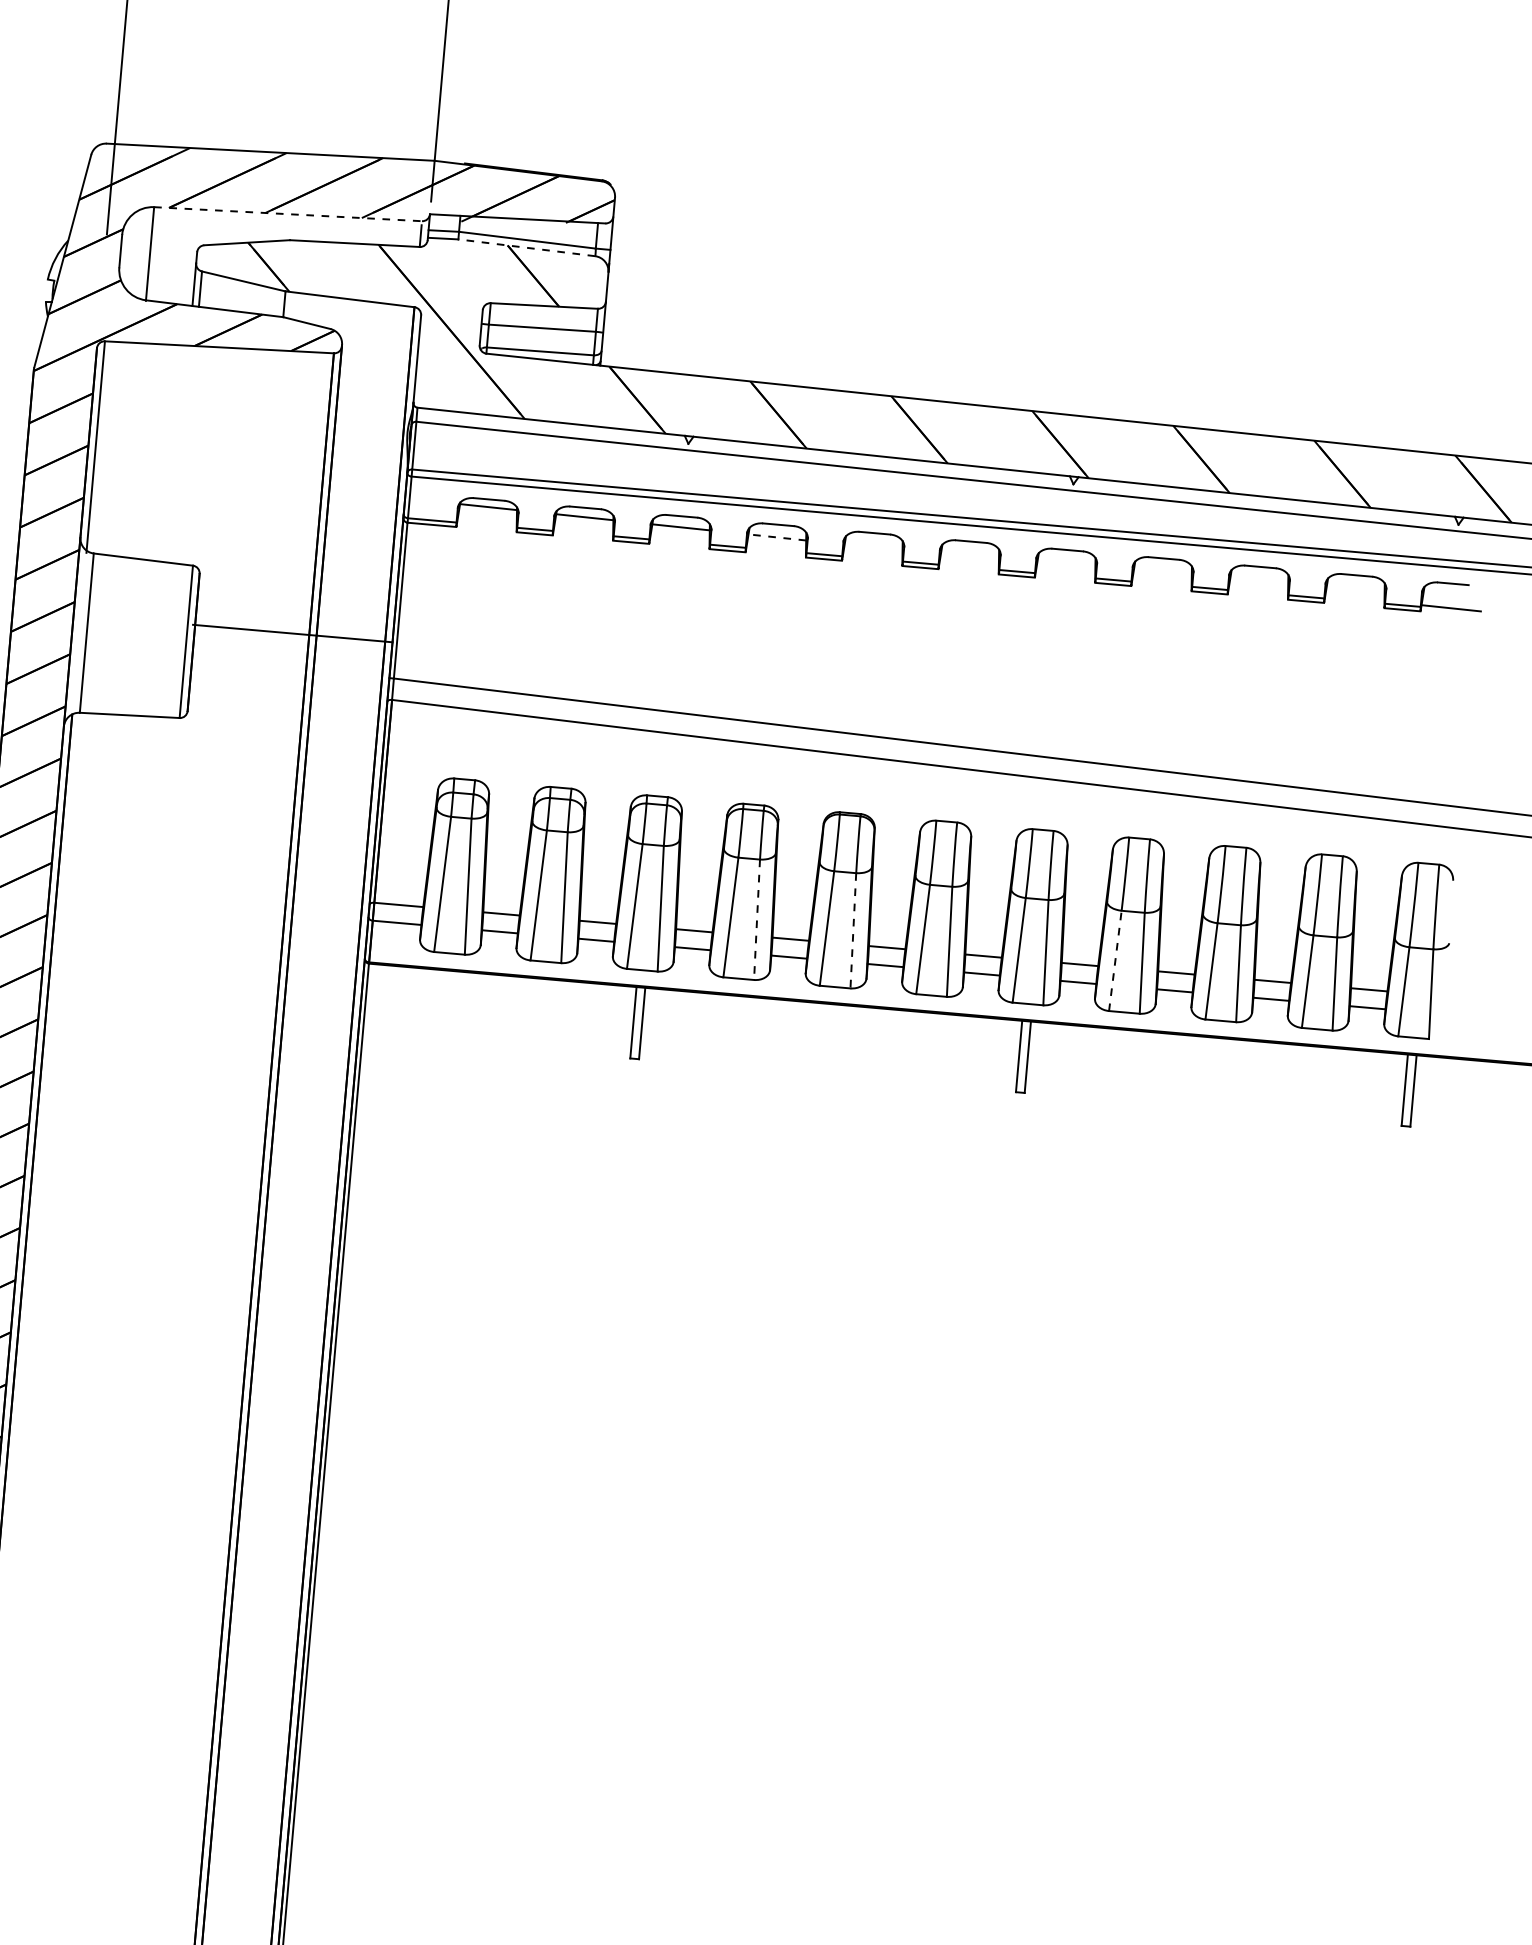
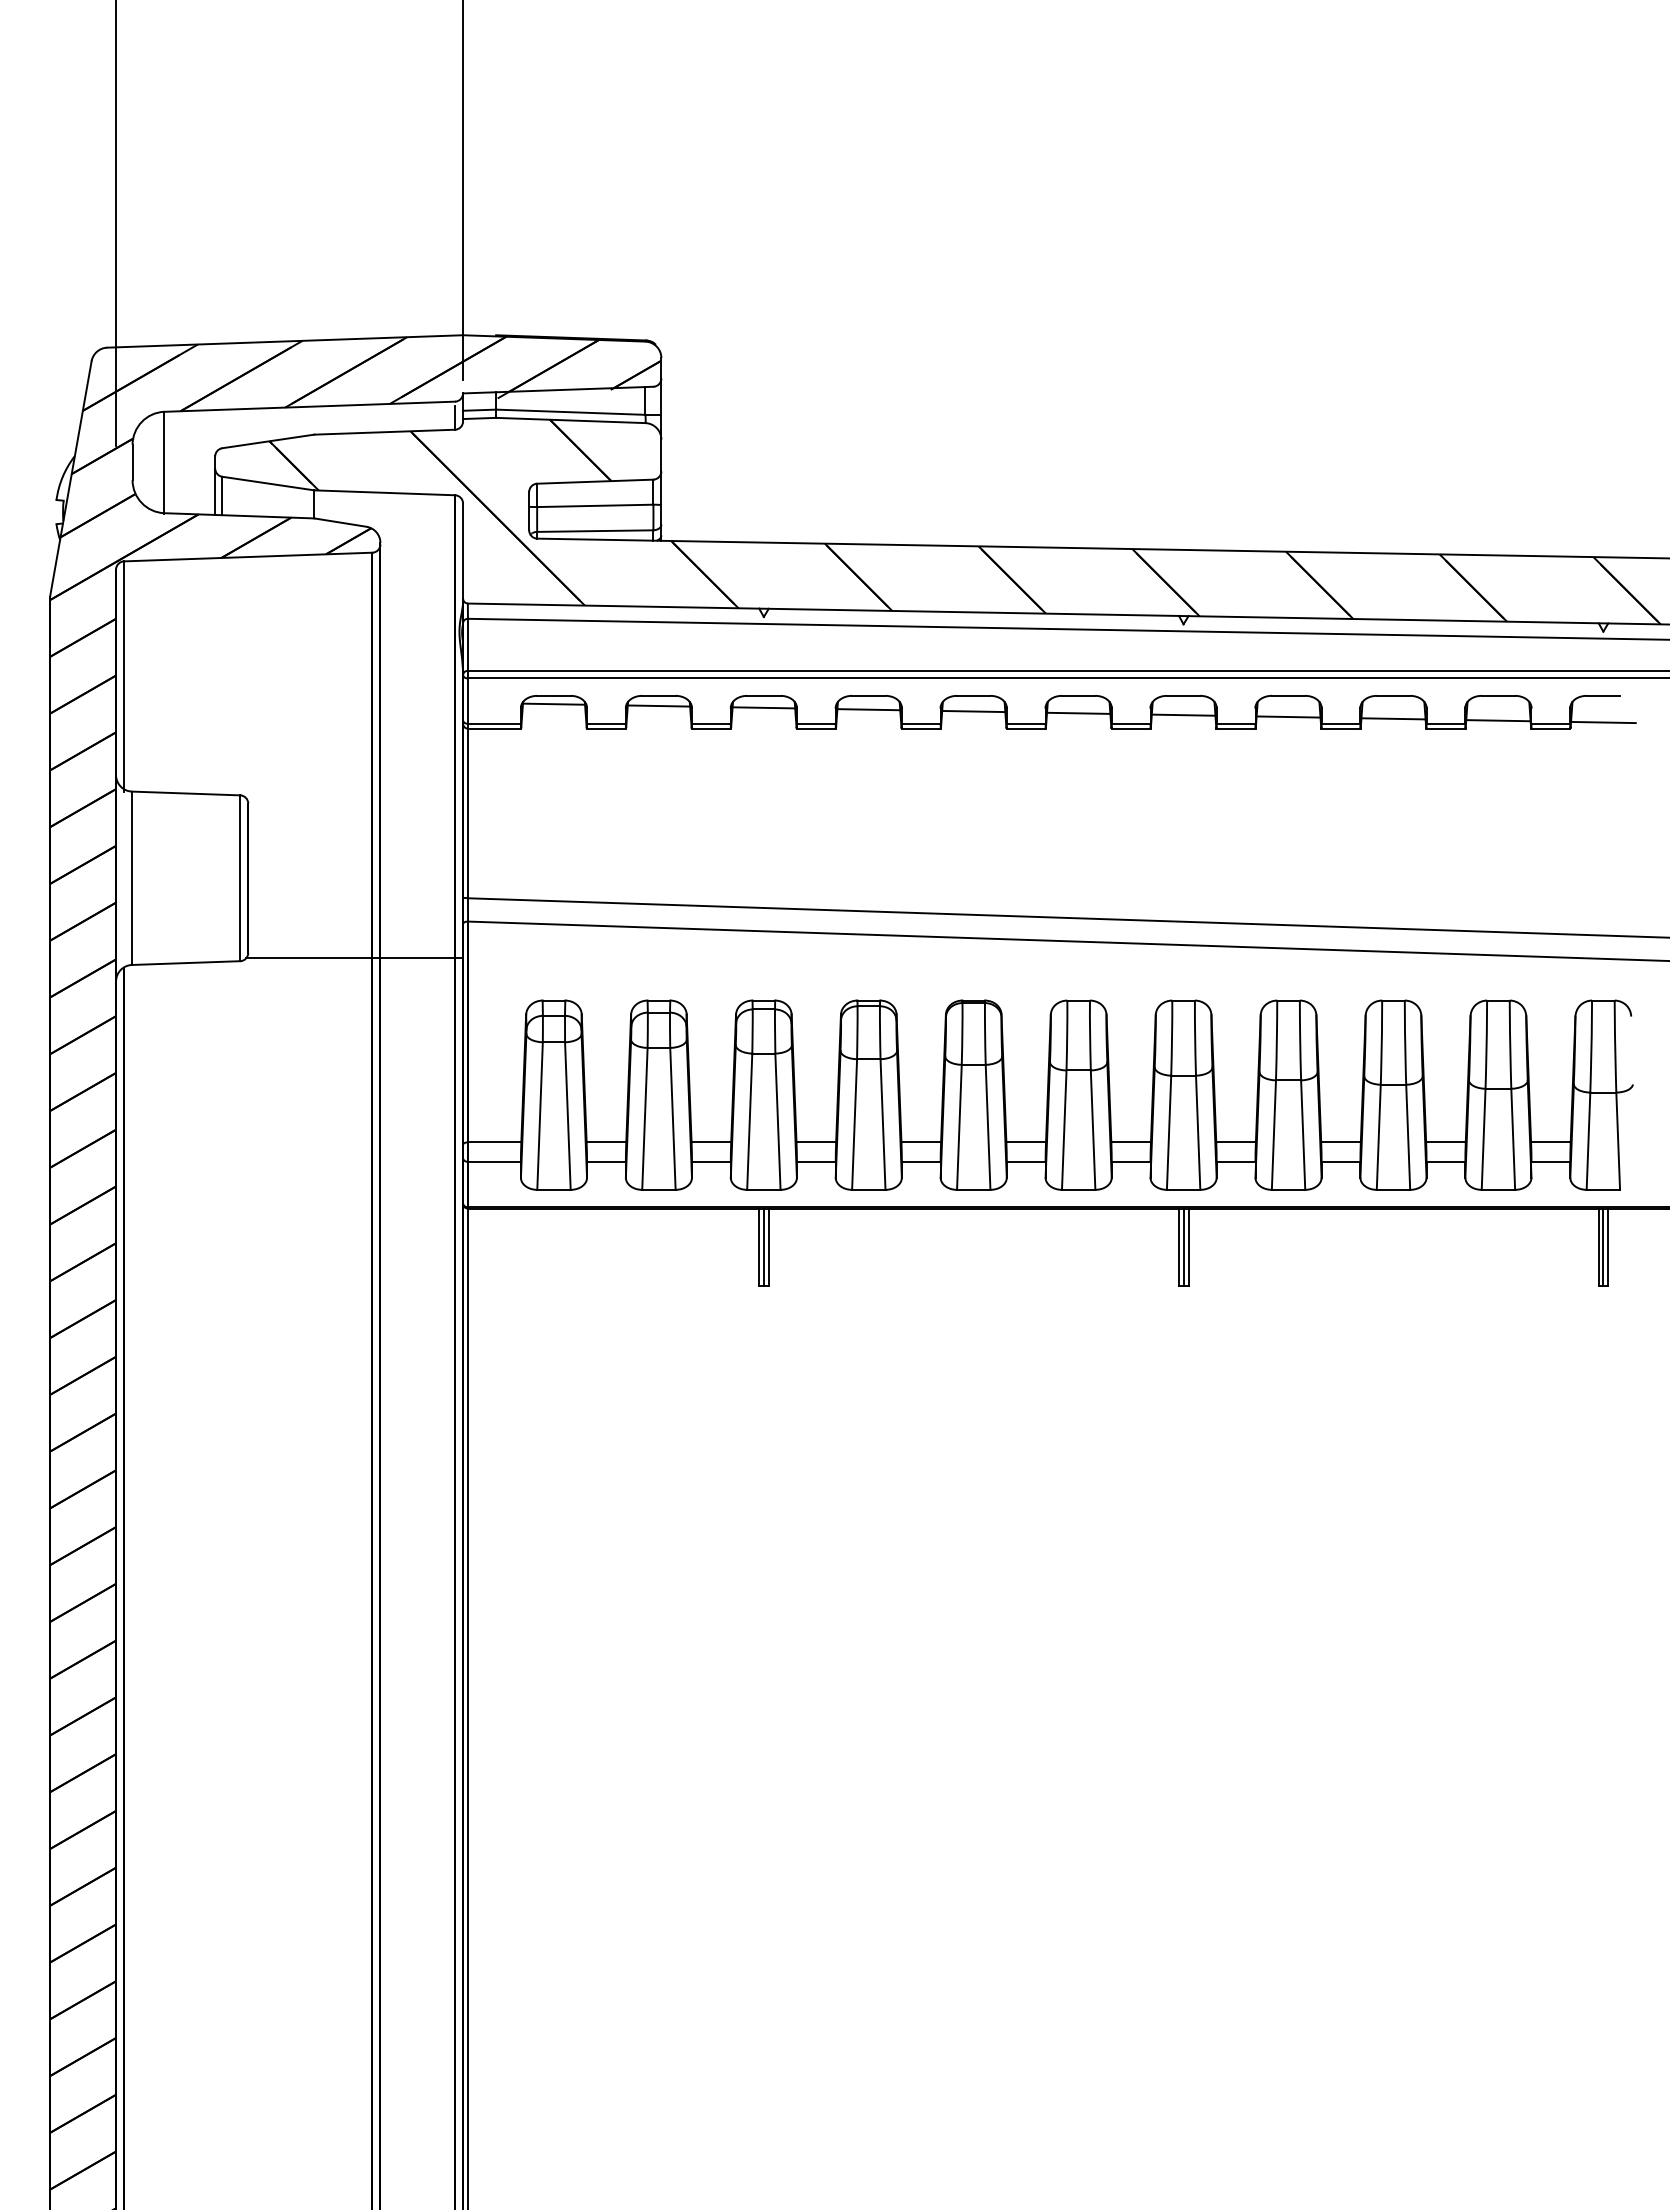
line: (288, 214) -> (310, 406), dashed -> solid
line: (526, 247) -> (570, 420), dashed -> solid
line: (777, 537) -> (868, 709), dashed -> solid
line: (873, 547) -> (973, 711), added
line: (969, 556) -> (1078, 712), added
line: (1066, 567) -> (1183, 714), added
line: (1162, 577) -> (1288, 716), added
line: (1258, 587) -> (1393, 718), added
line: (1355, 598) -> (1498, 720), added
line: (292, 633) -> (354, 958), moved
line: (757, 920) -> (883, 1125), dashed -> solid
line: (853, 930) -> (988, 1127), dashed -> solid
line: (1114, 961) -> (1273, 1135), dashed -> solid
line: (637, 1023) -> (763, 1247), added
line: (1023, 1056) -> (1183, 1247), added
line: (1409, 1090) -> (1603, 1247), added

